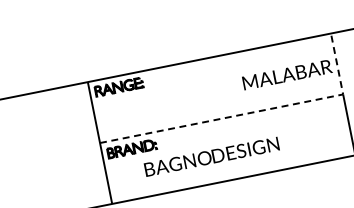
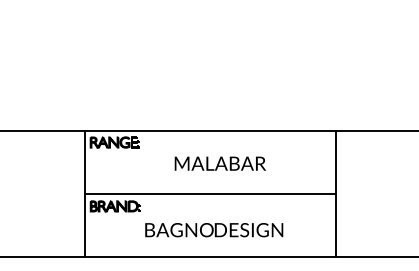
text: (286, 74) -> (219, 163), moved
line: (252, 112) -> (242, 194), dashed -> solid
text: (212, 157) -> (214, 230), moved

